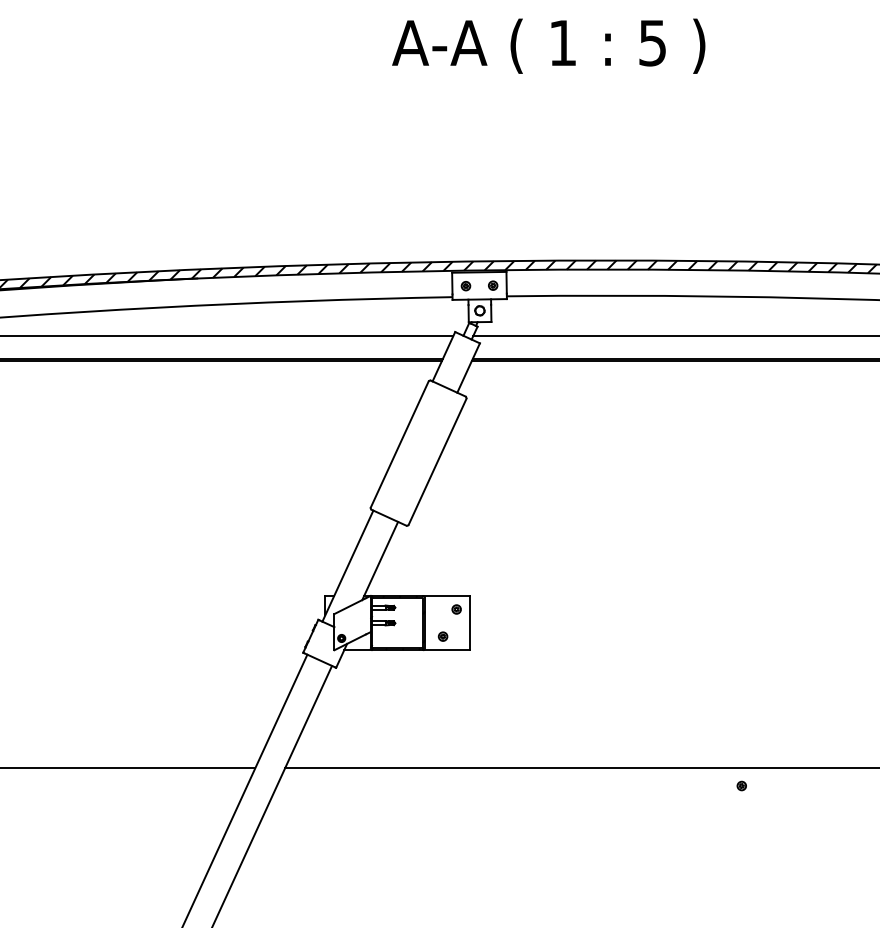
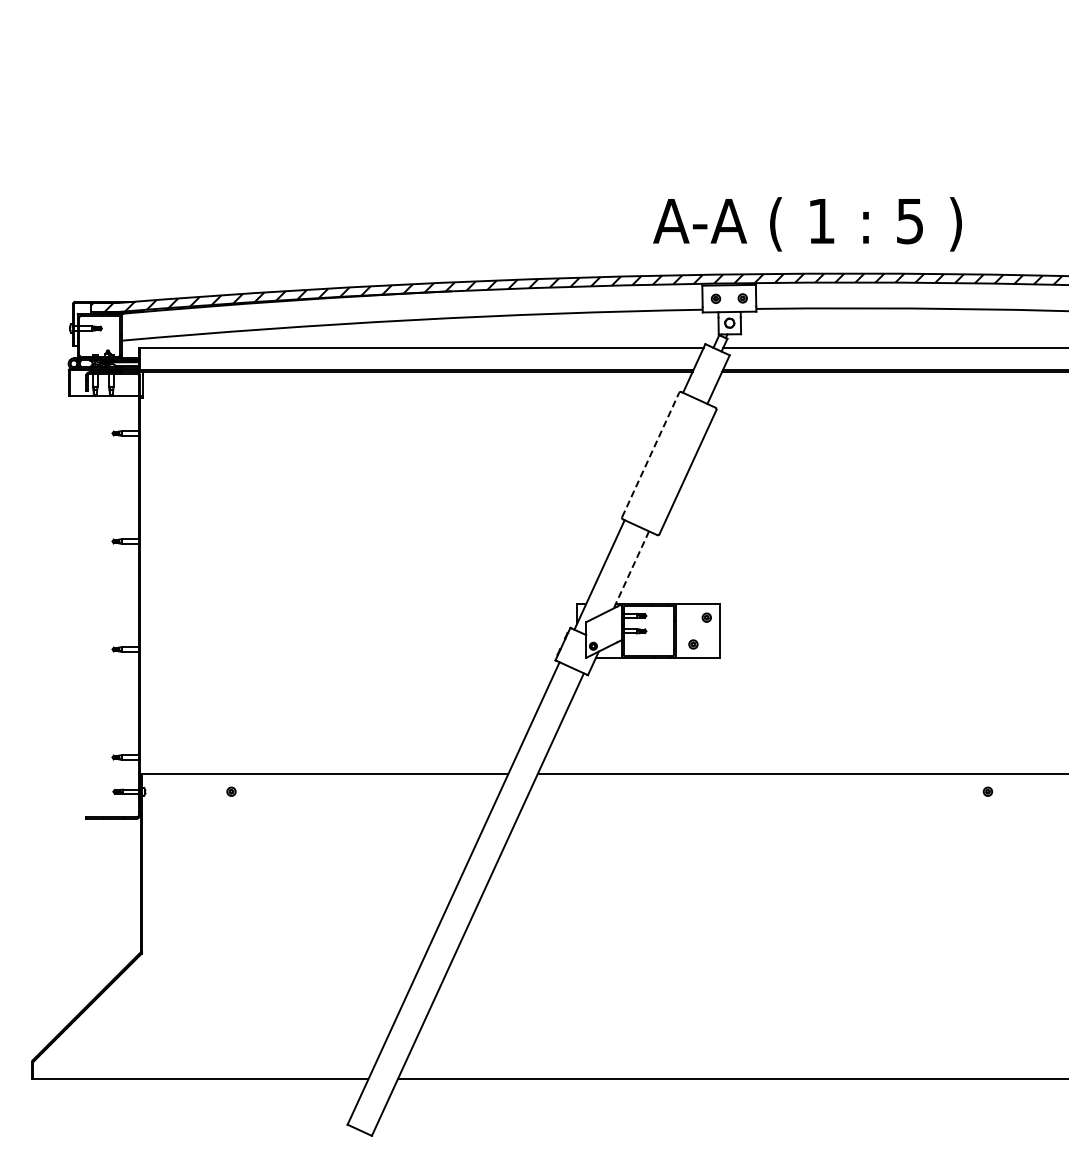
text: (548, 46) -> (807, 224), moved
line: (399, 443) -> (650, 454), solid -> dashed
line: (380, 561) -> (631, 570), solid -> dashed

